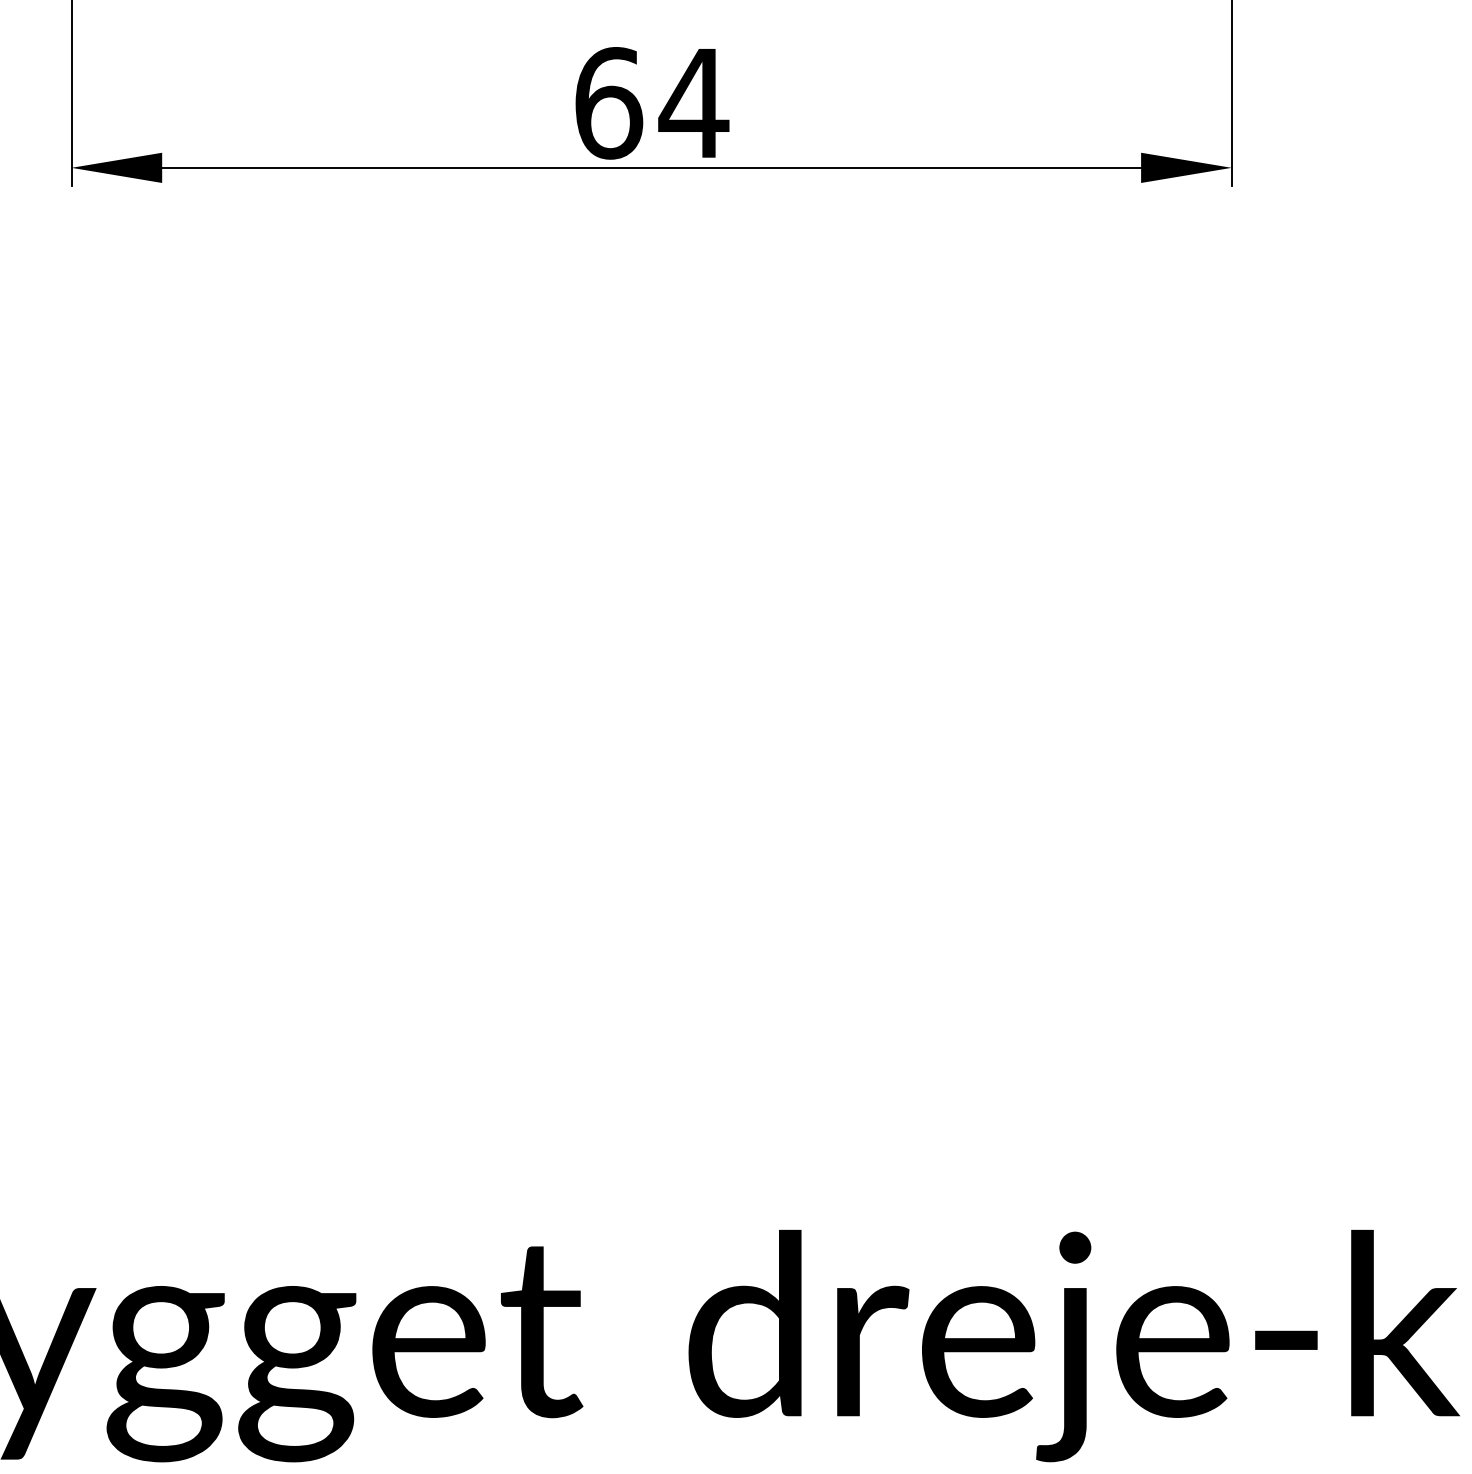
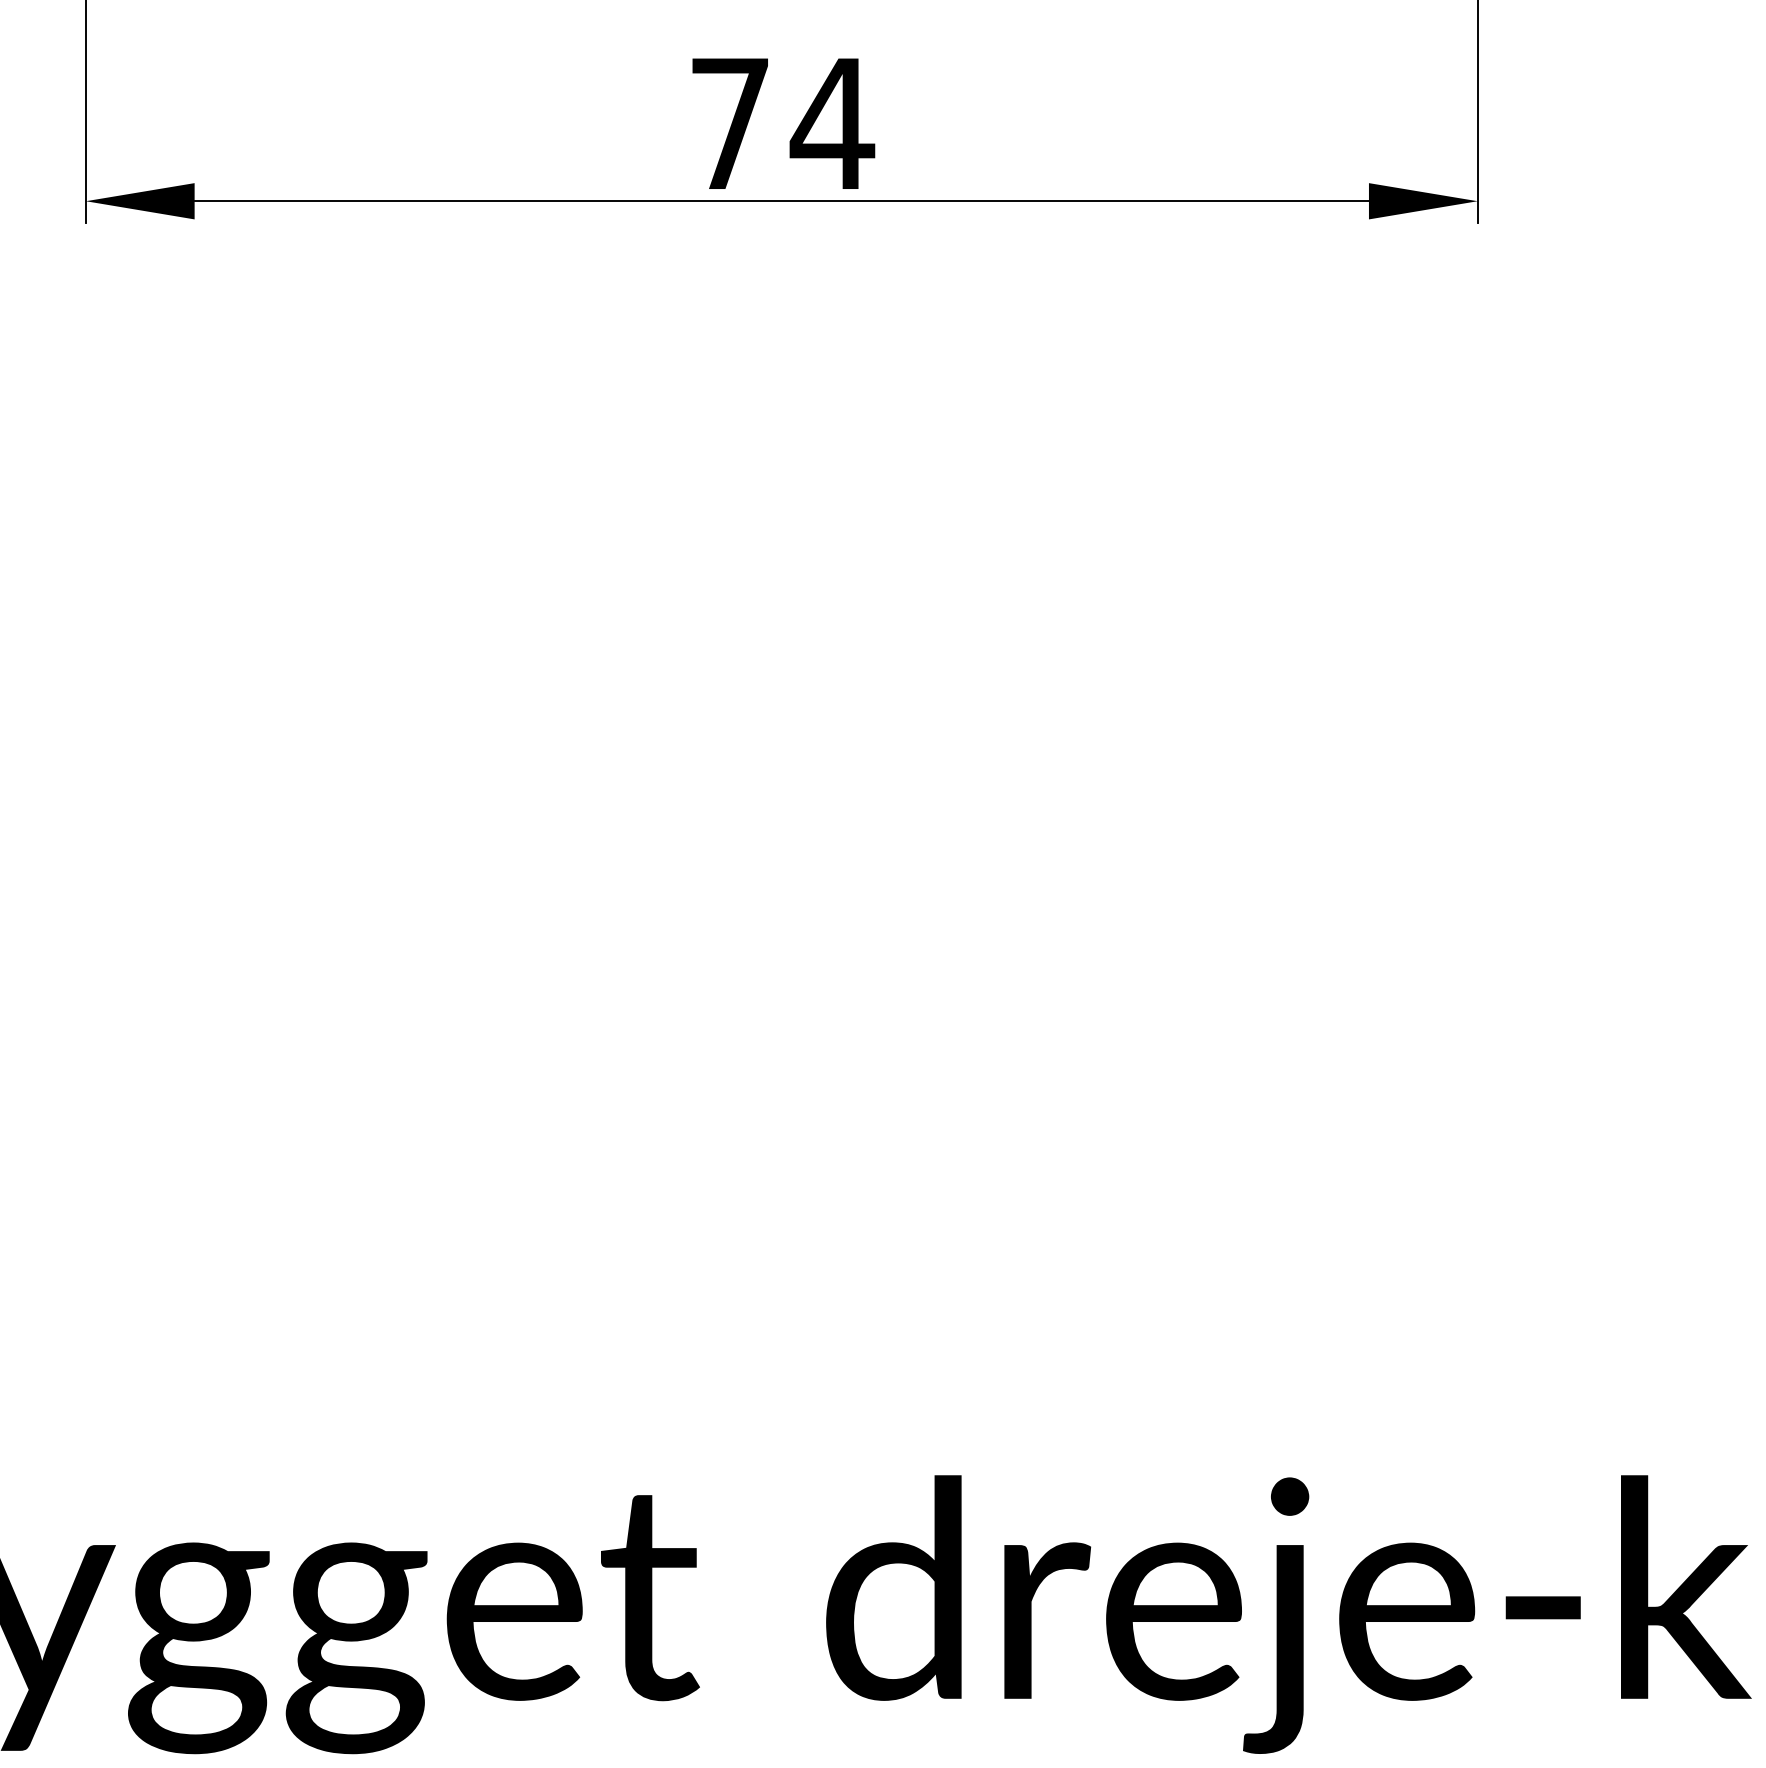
text: (608, 103) -> (730, 123), 64 -> 74

